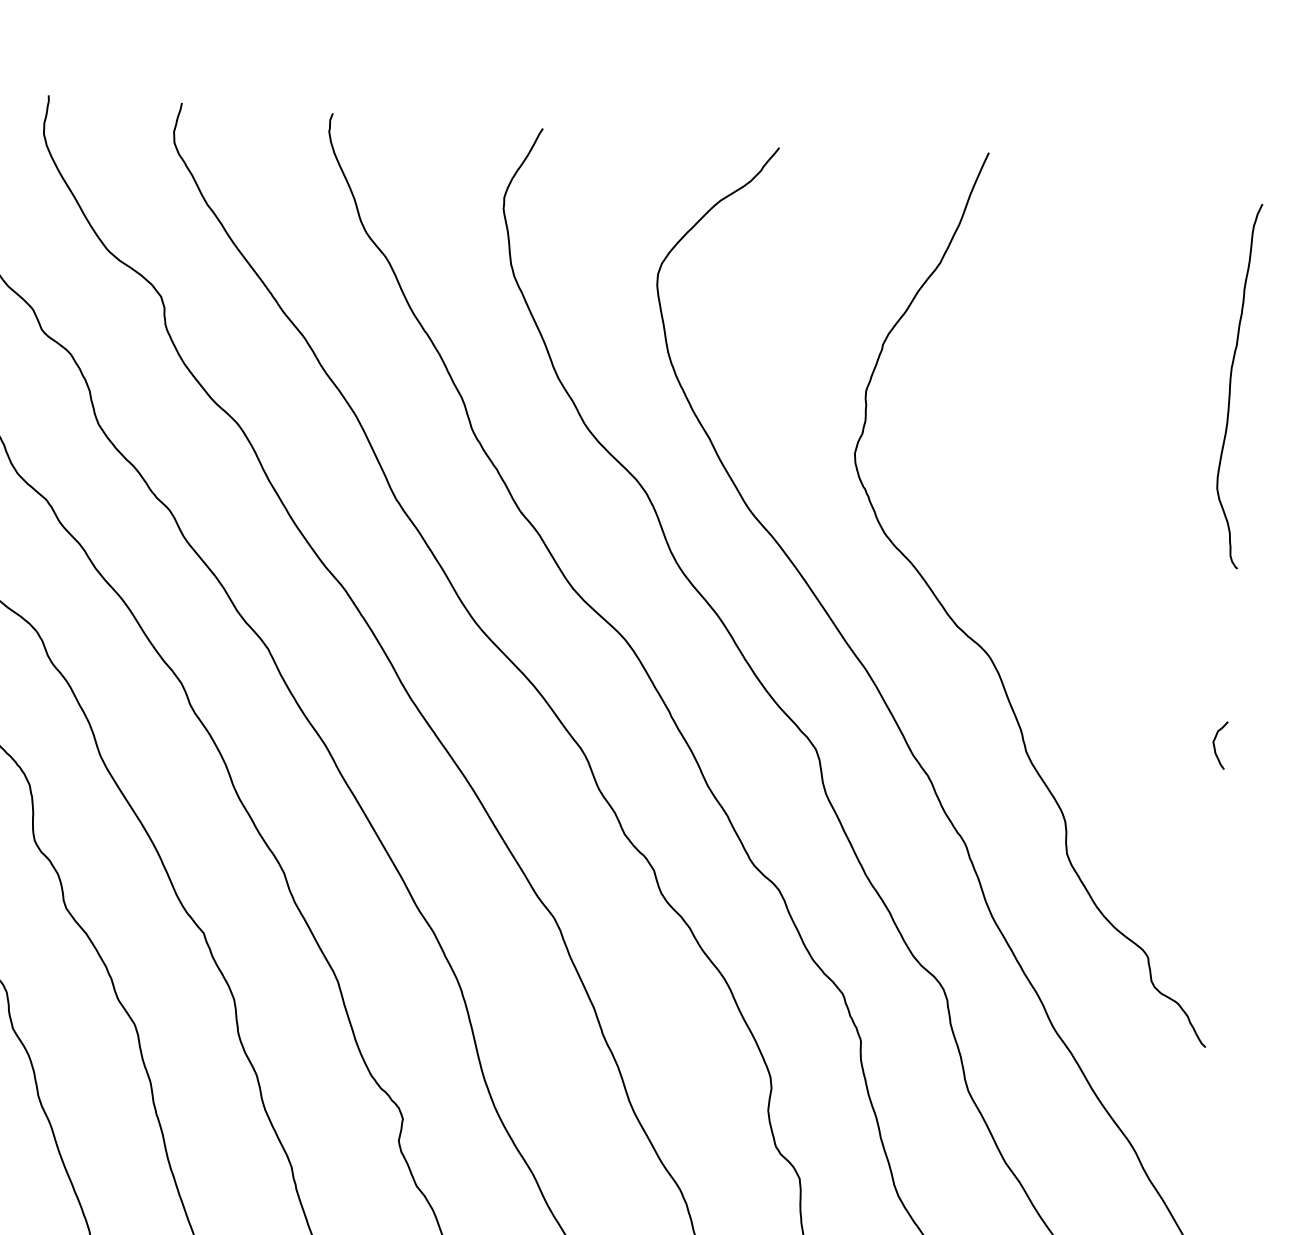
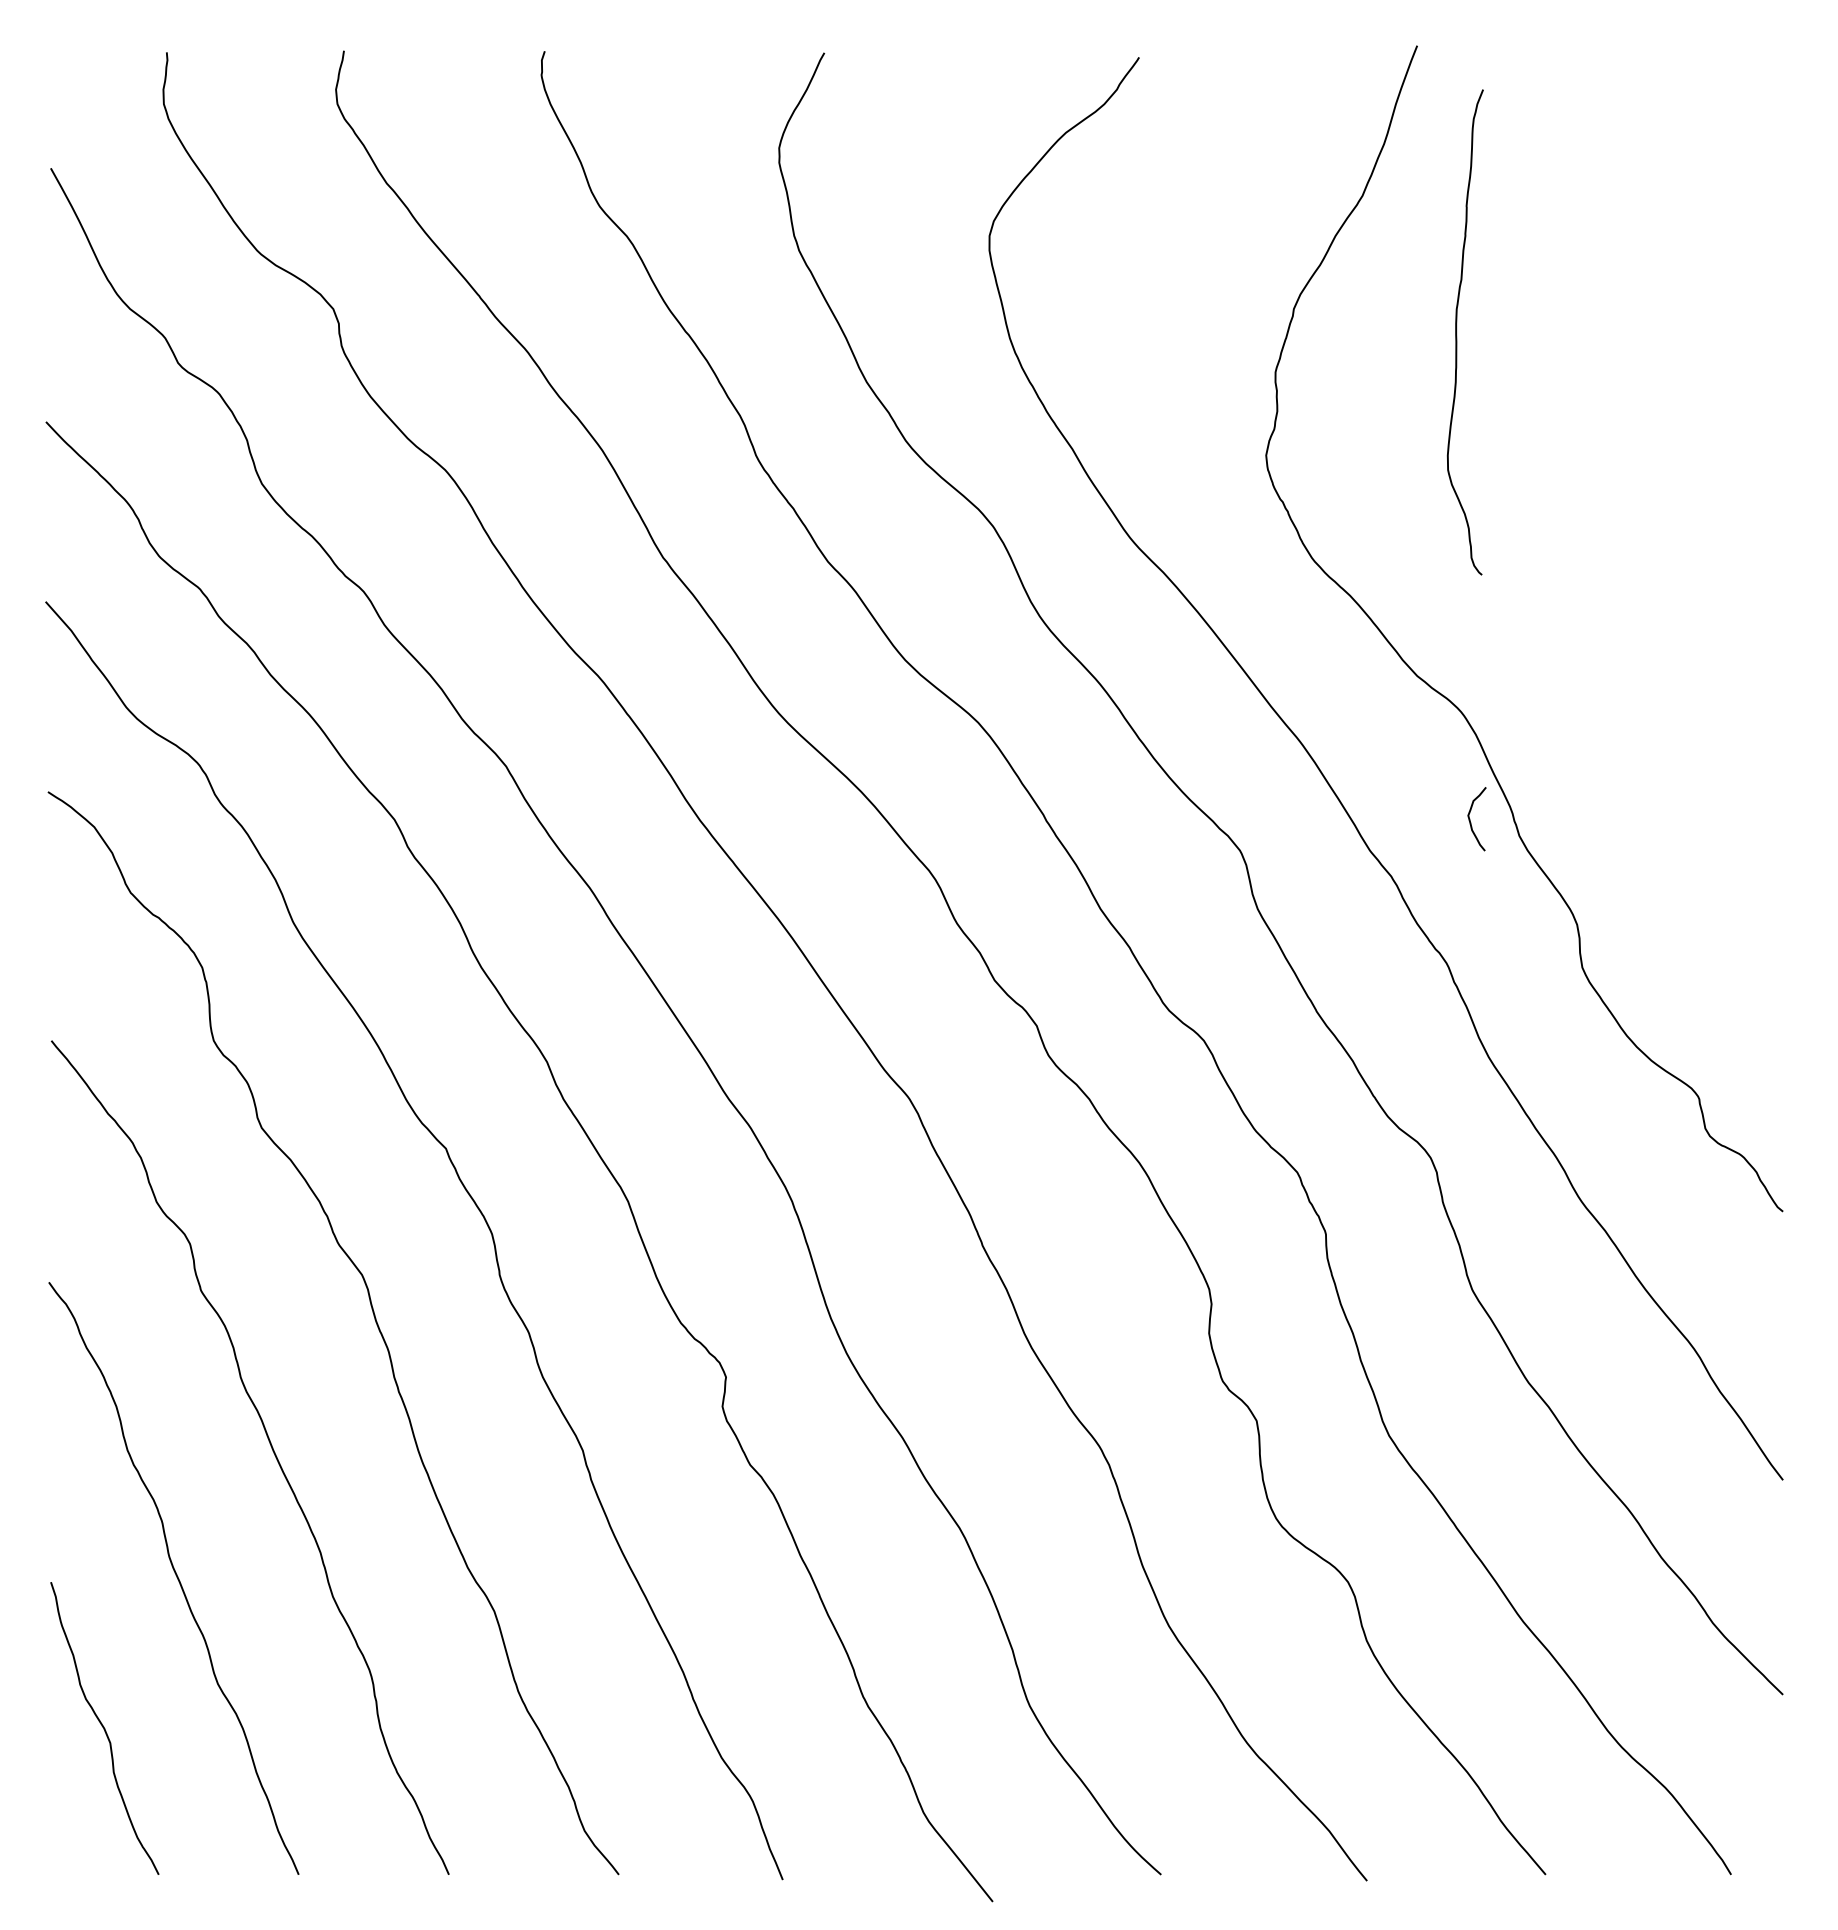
curve: (1231, 385) -> (1457, 332), moved
curve: (1215, 747) -> (1471, 822), moved

